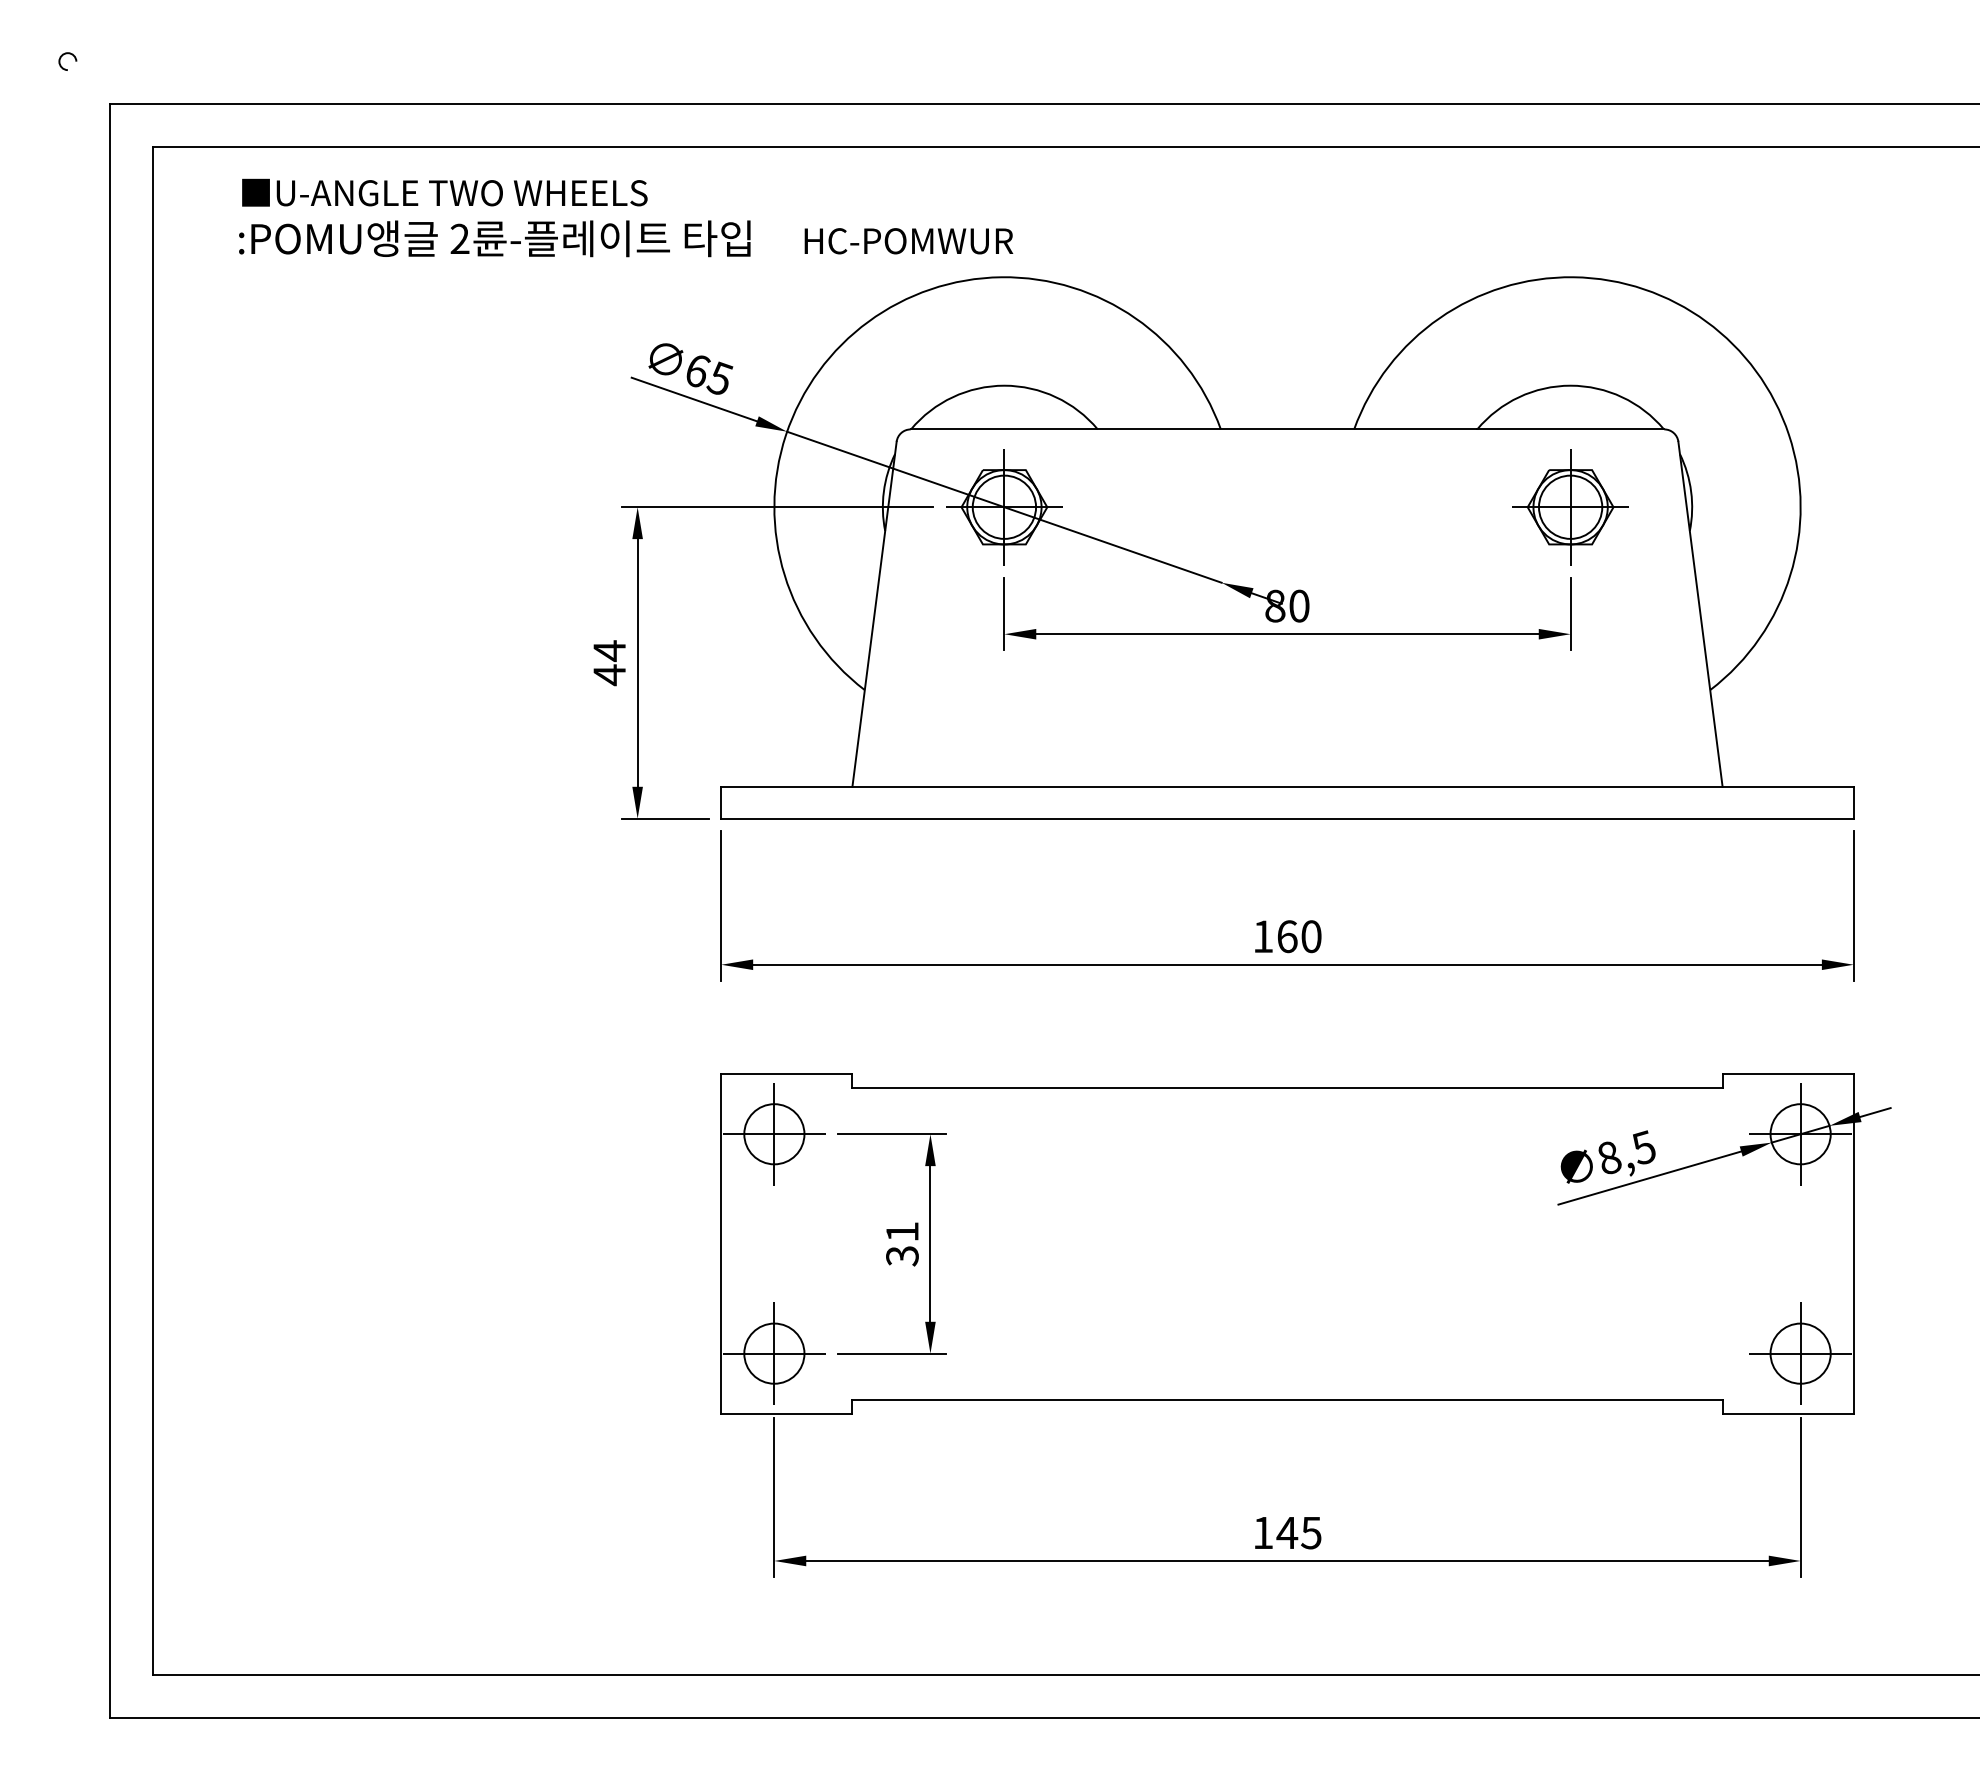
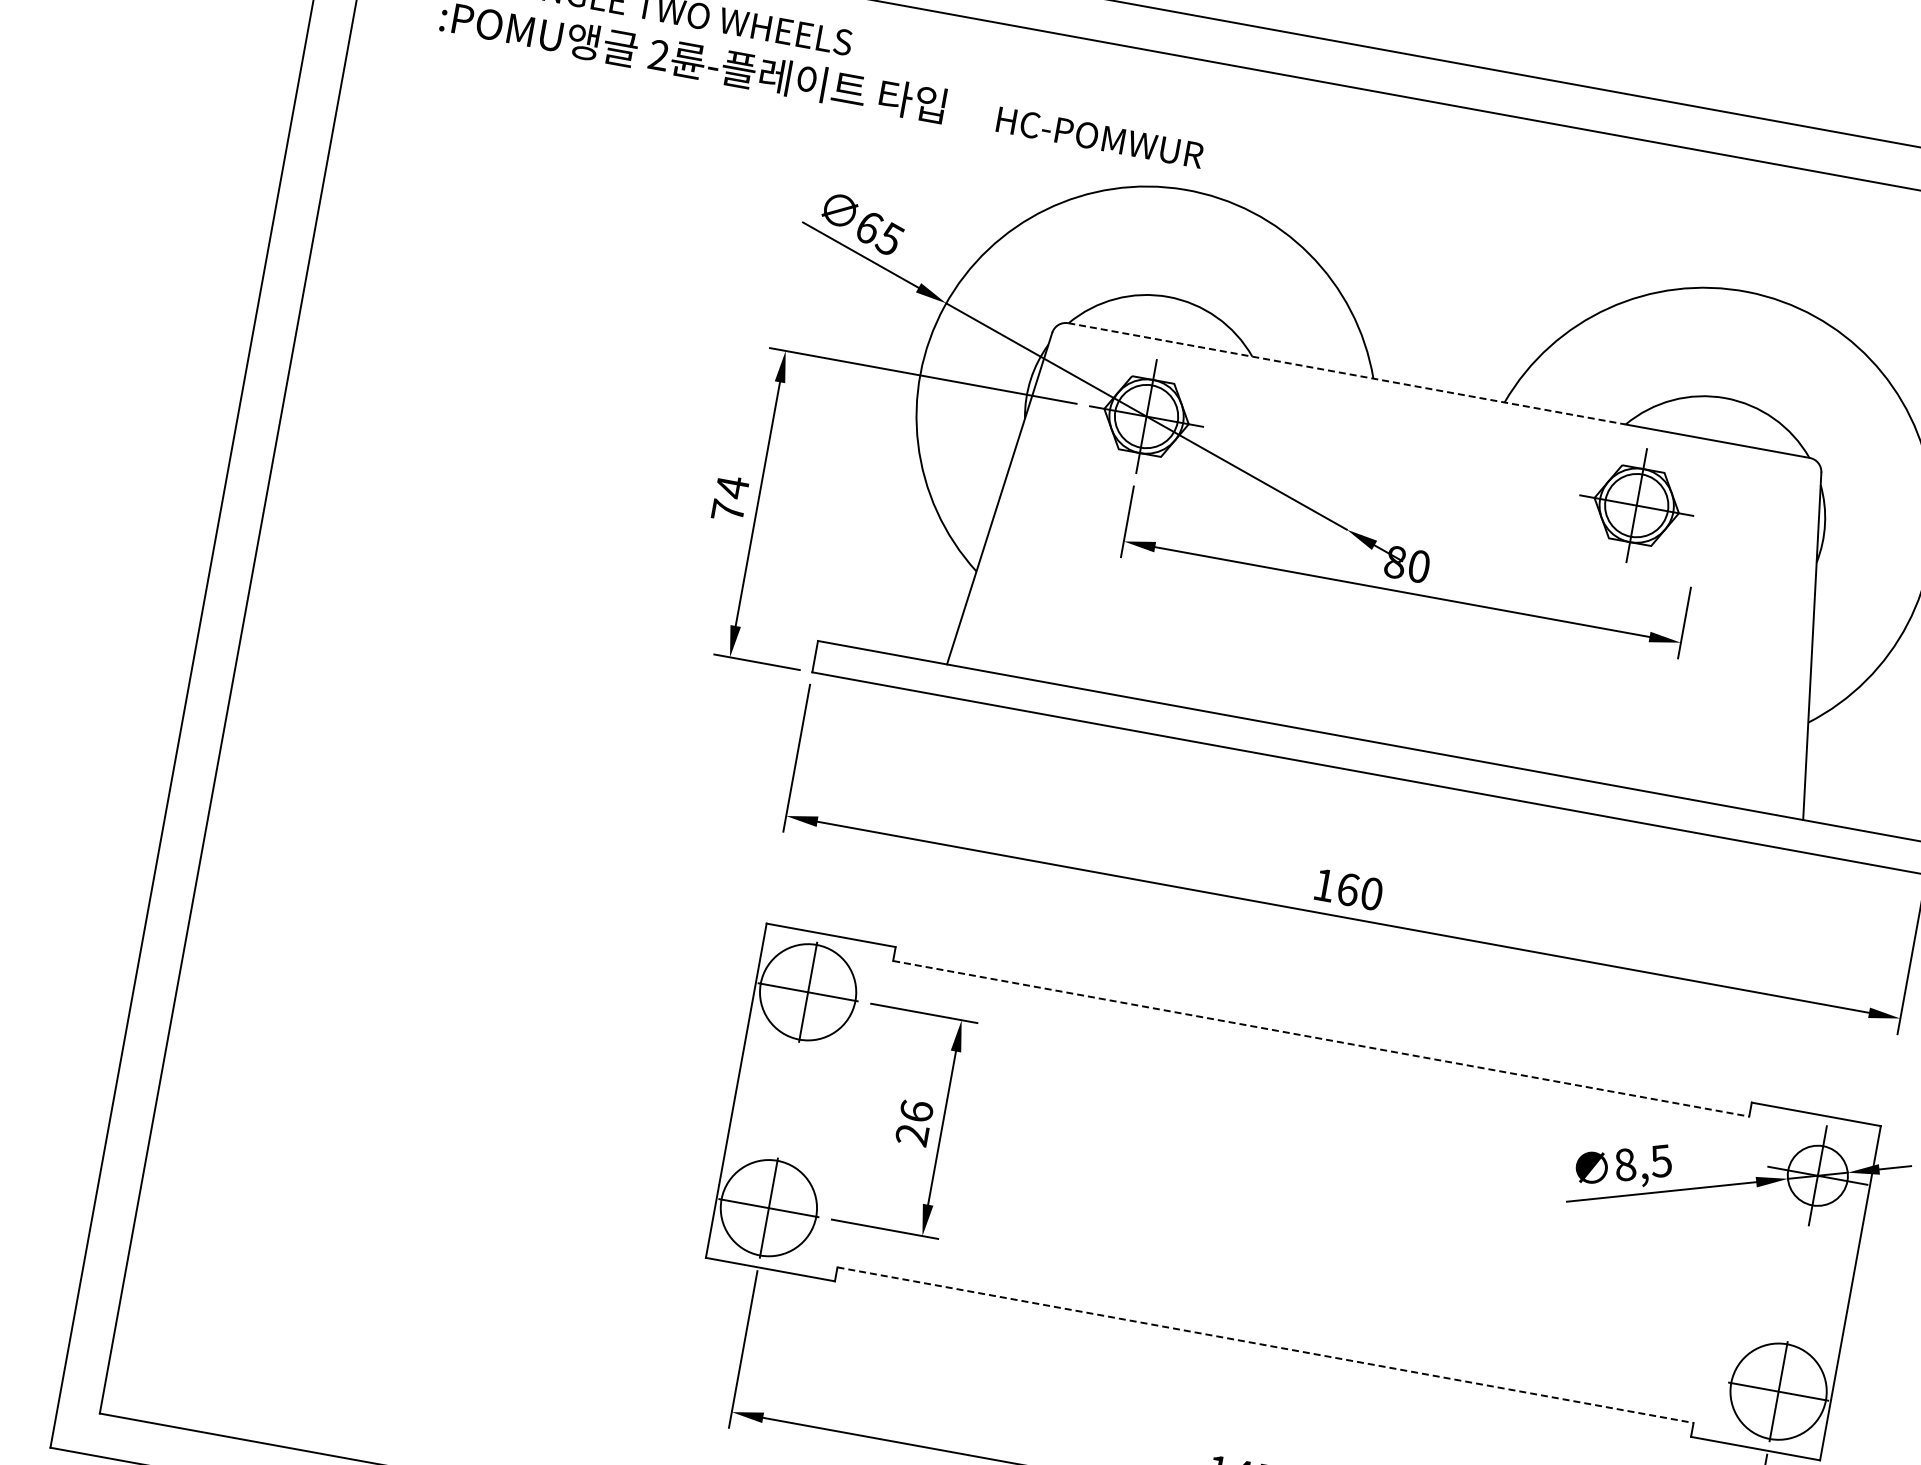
line: (1193, 429) -> (1346, 373), solid -> dashed
part: (1570, 507) -> (1636, 505), moved
text: (609, 675) -> (727, 511), 44 -> 74
line: (1288, 1088) -> (1322, 1039), solid -> dashed
circle: (774, 1134) -> (808, 992), size x1.6
text: (902, 1243) -> (914, 1122), 31 -> 26
circle: (774, 1353) -> (769, 1208), size x1.6
circle: (1800, 1353) -> (1778, 1391), size x1.6
line: (1288, 1399) -> (1266, 1345), solid -> dashed

